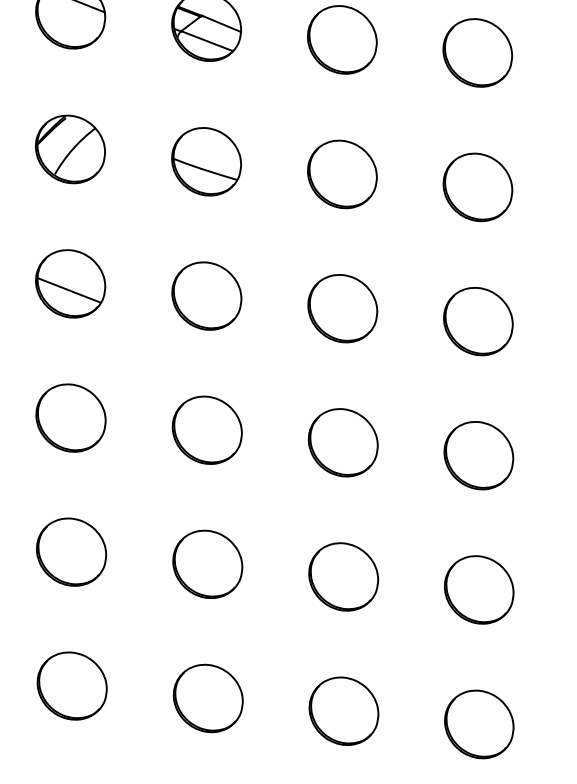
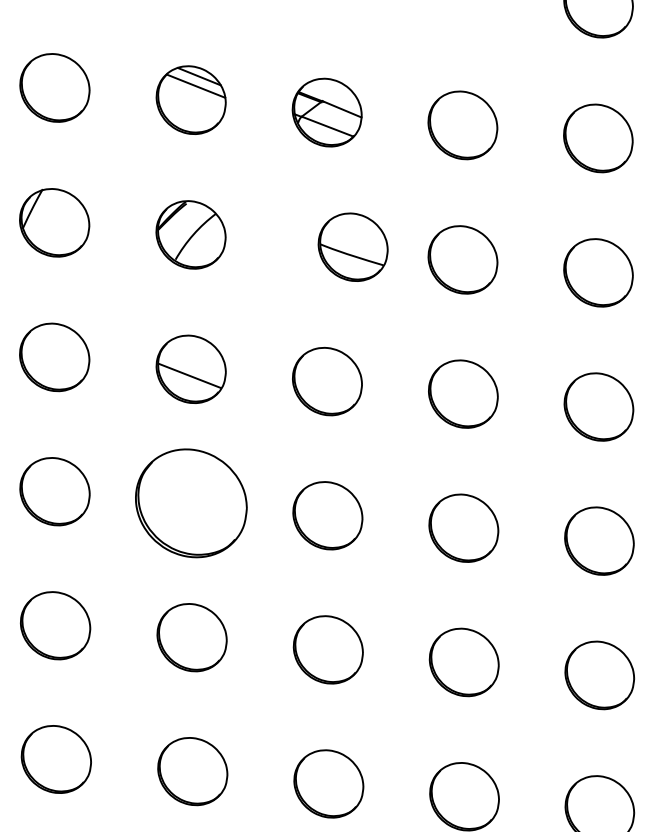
part: (205, 161) -> (352, 246), moved
part: (70, 418) -> (191, 503), size x1.6

